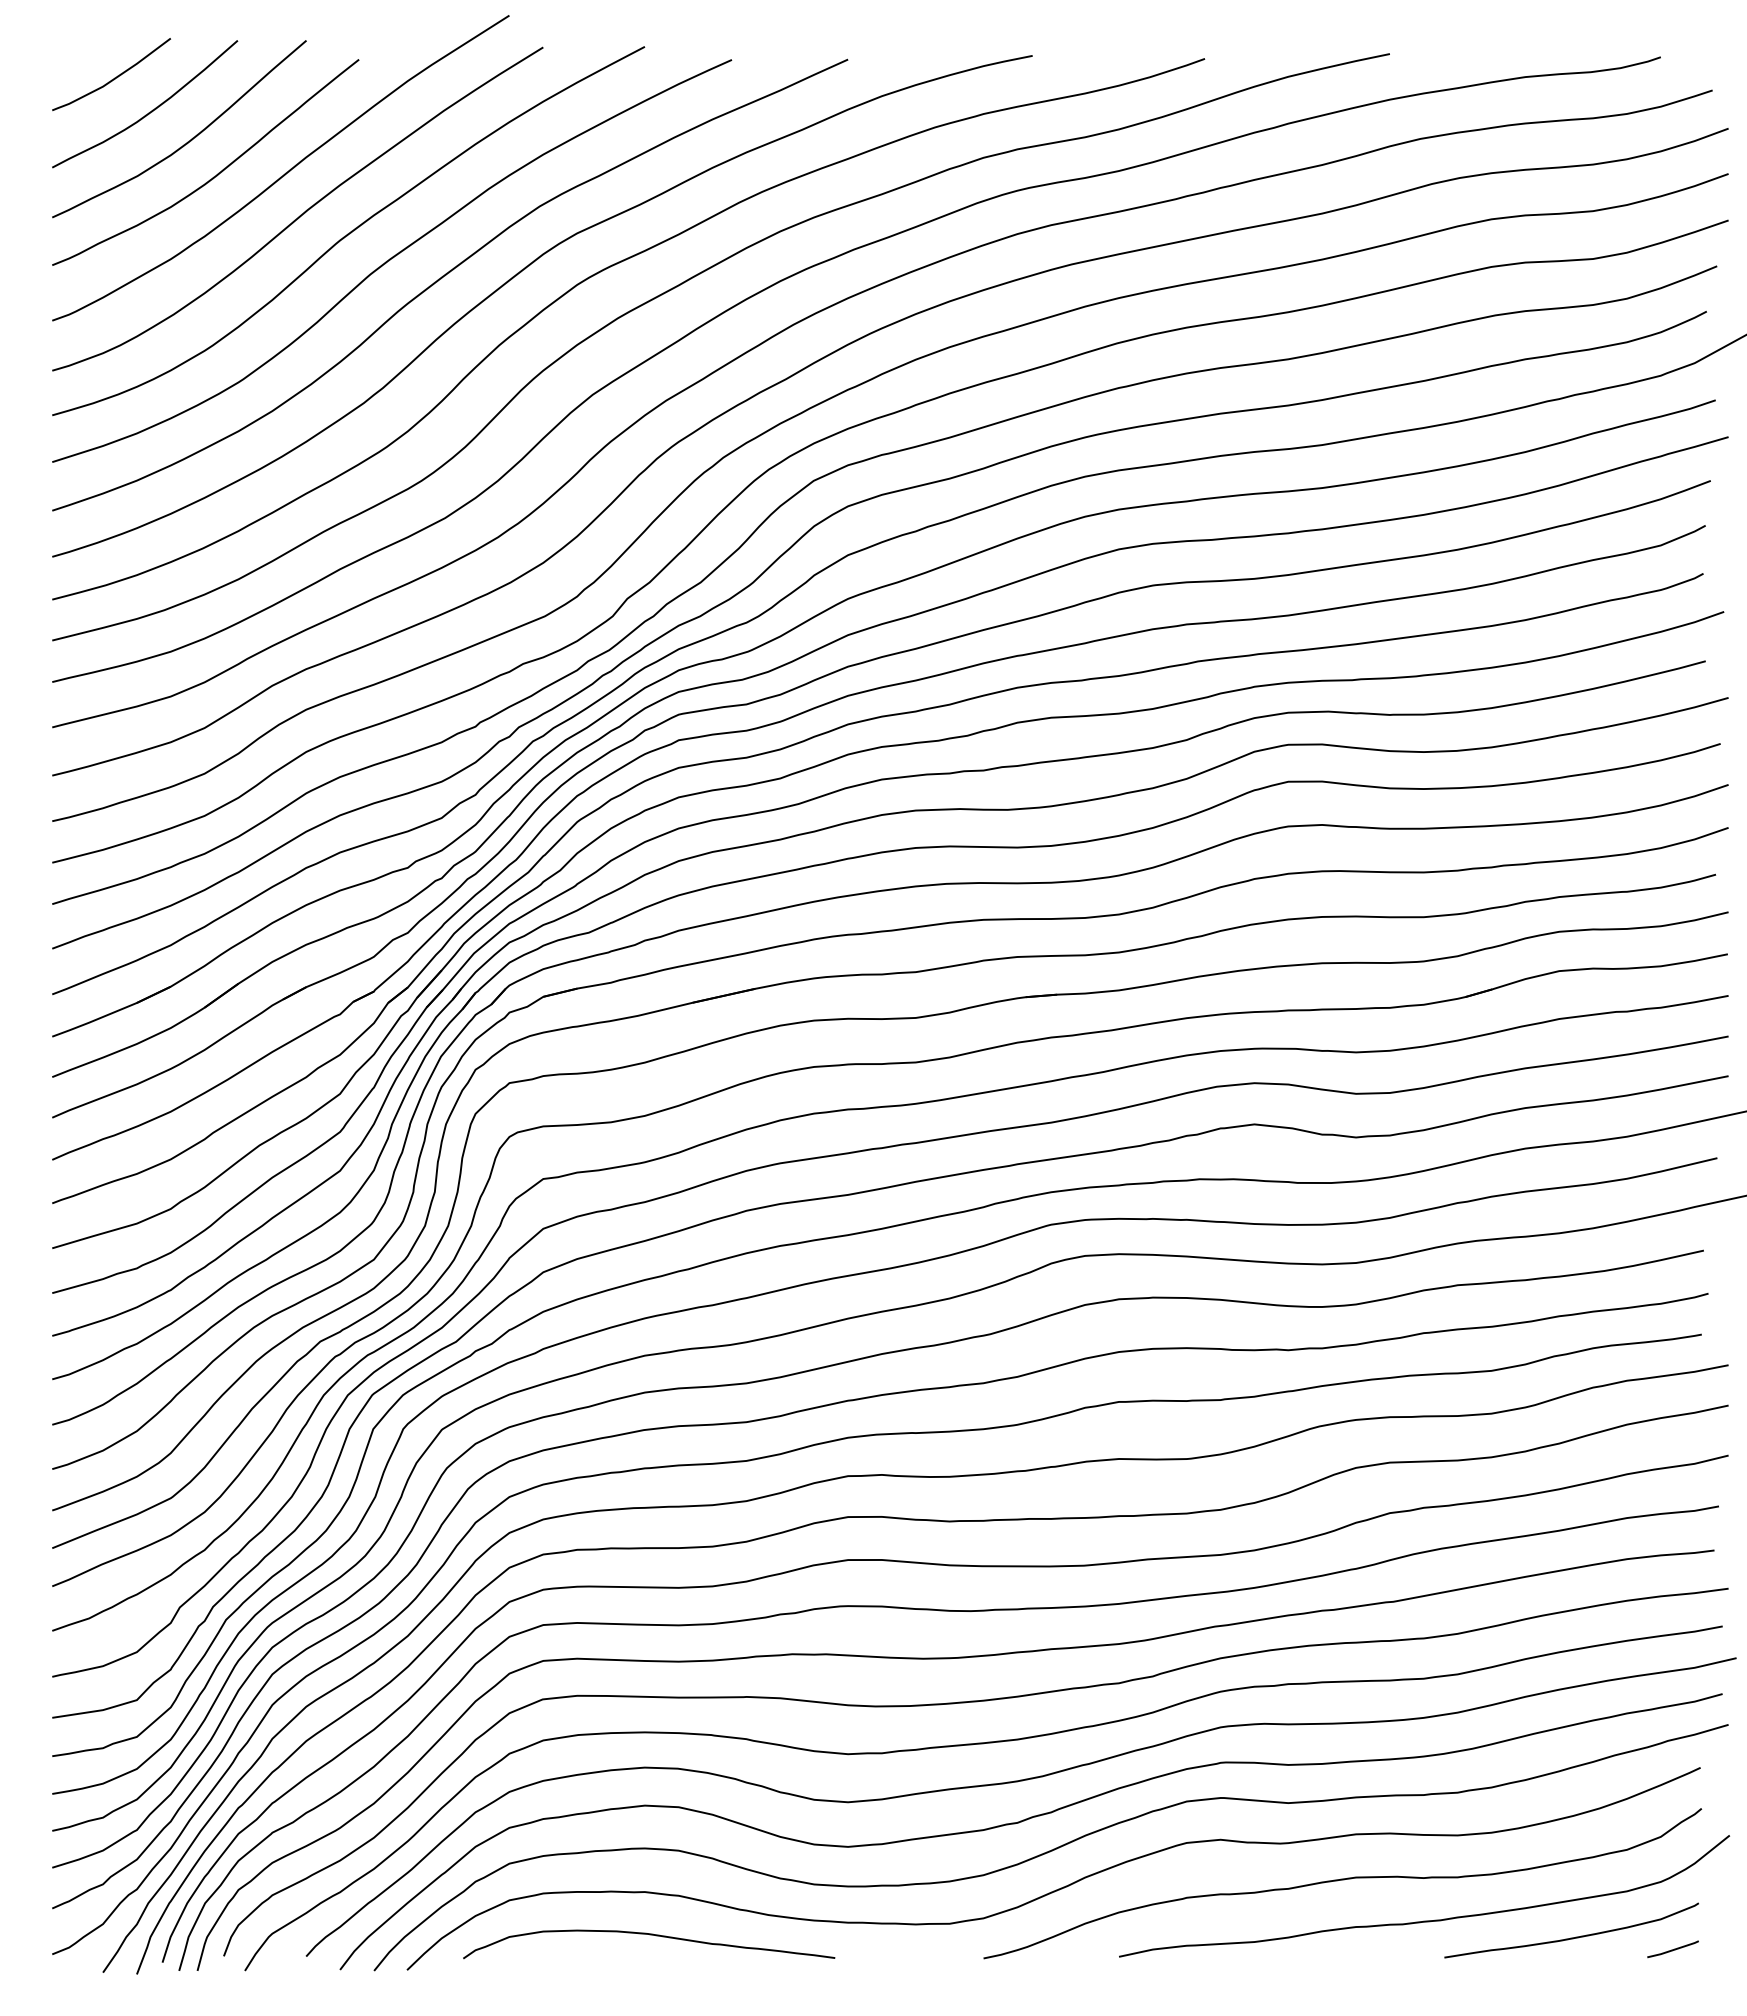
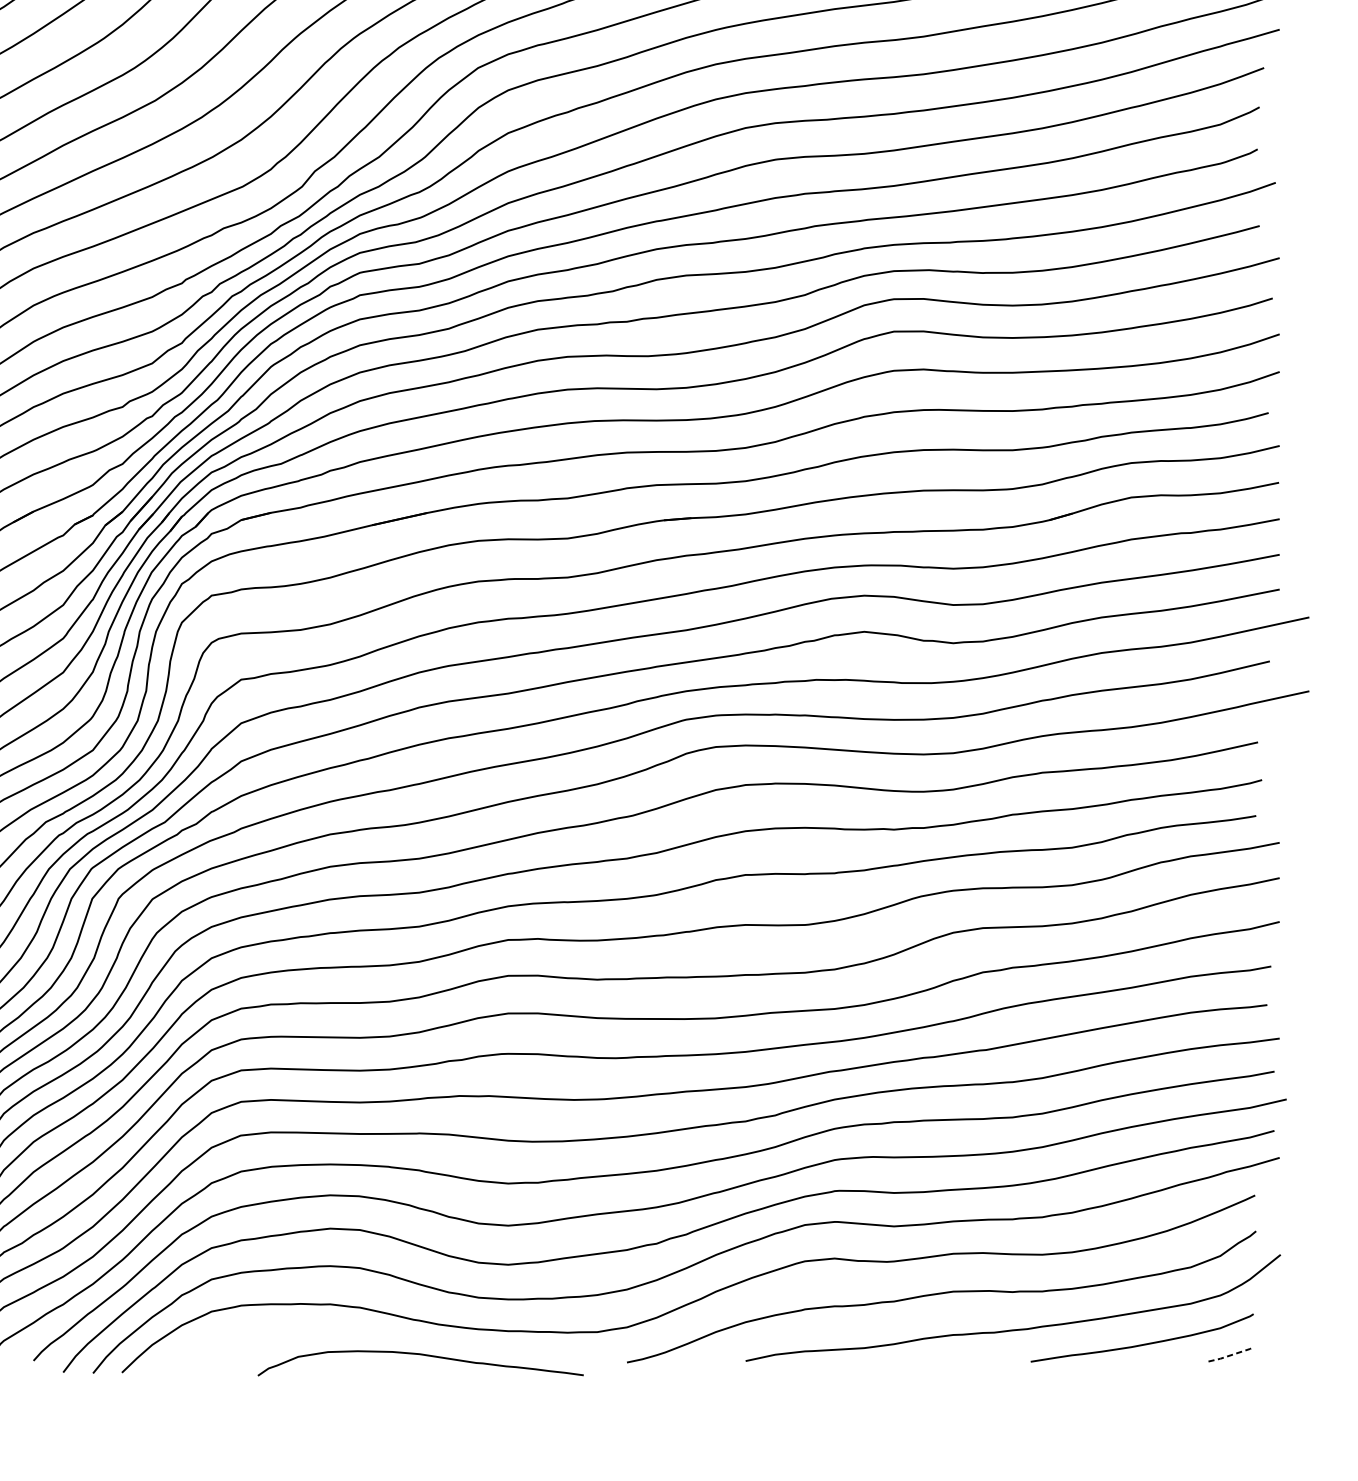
curve: (649, 1935) -> (421, 1355), moved
line: (1674, 1949) -> (1232, 1354), solid -> dashed

